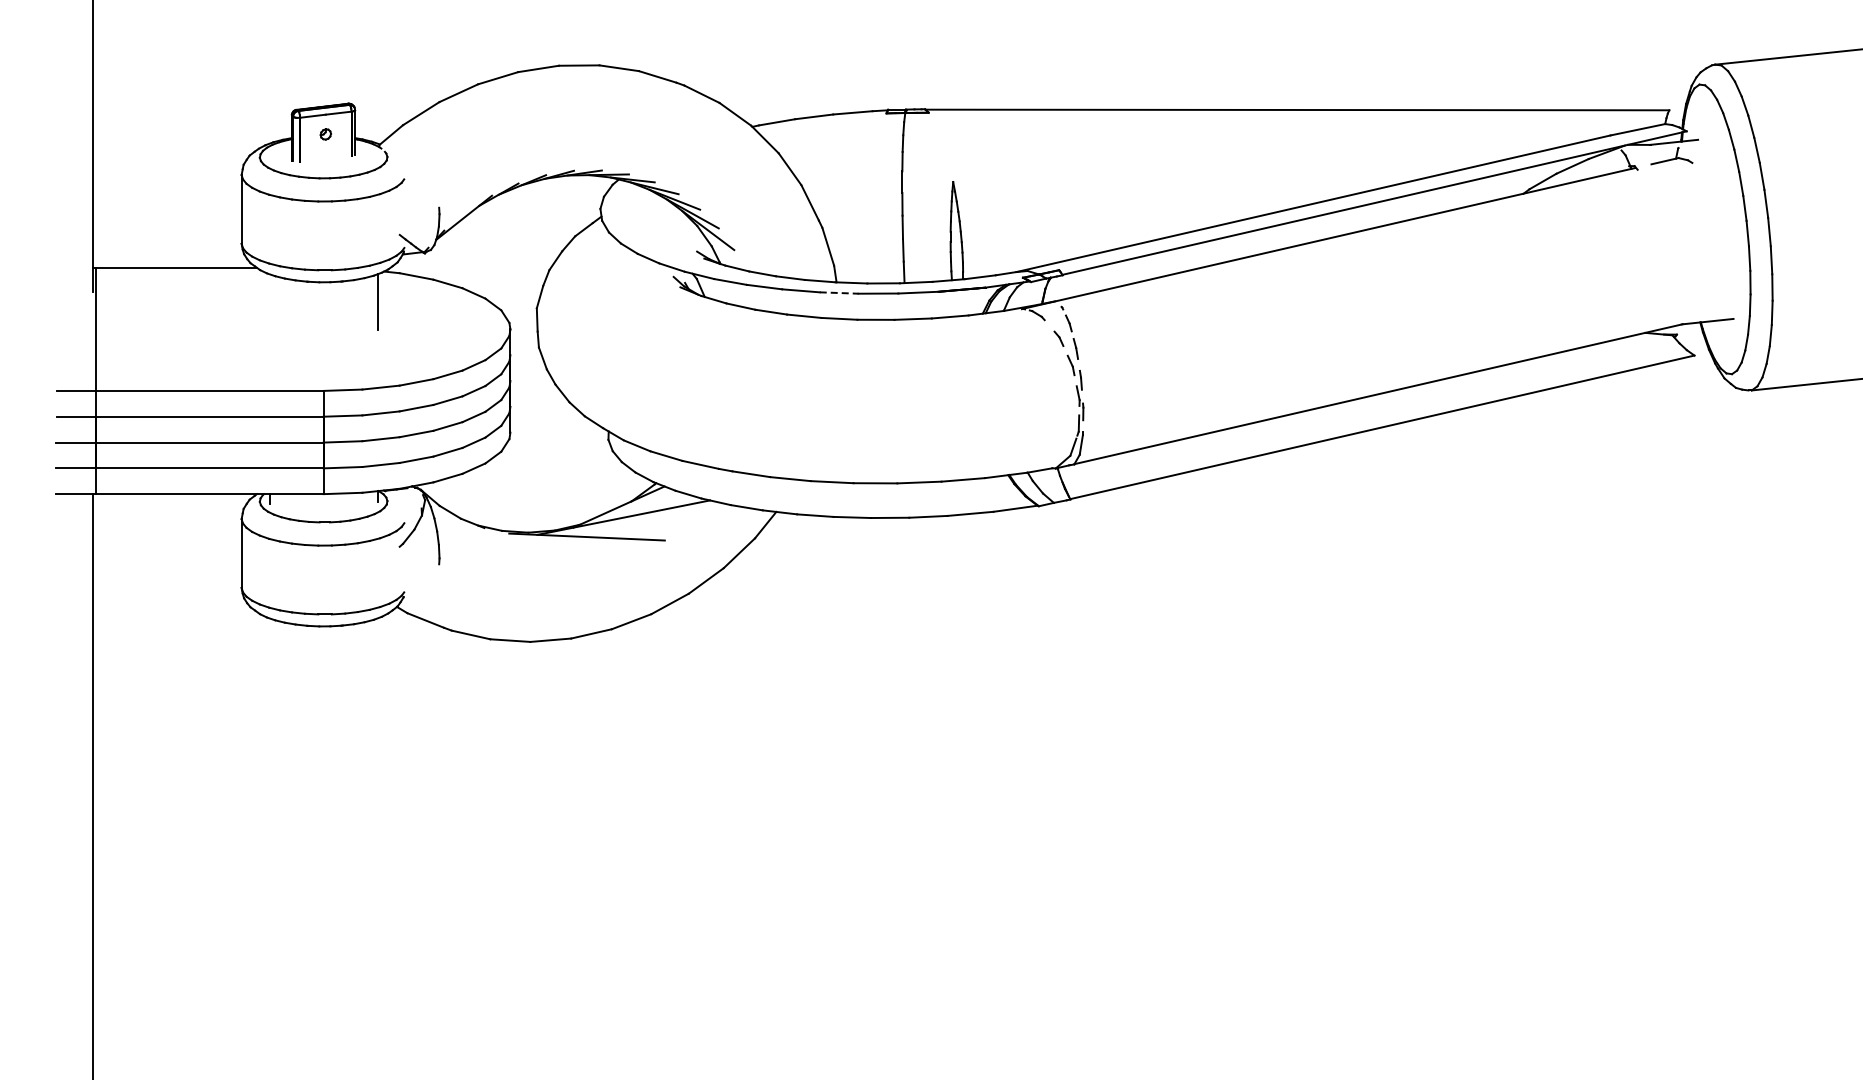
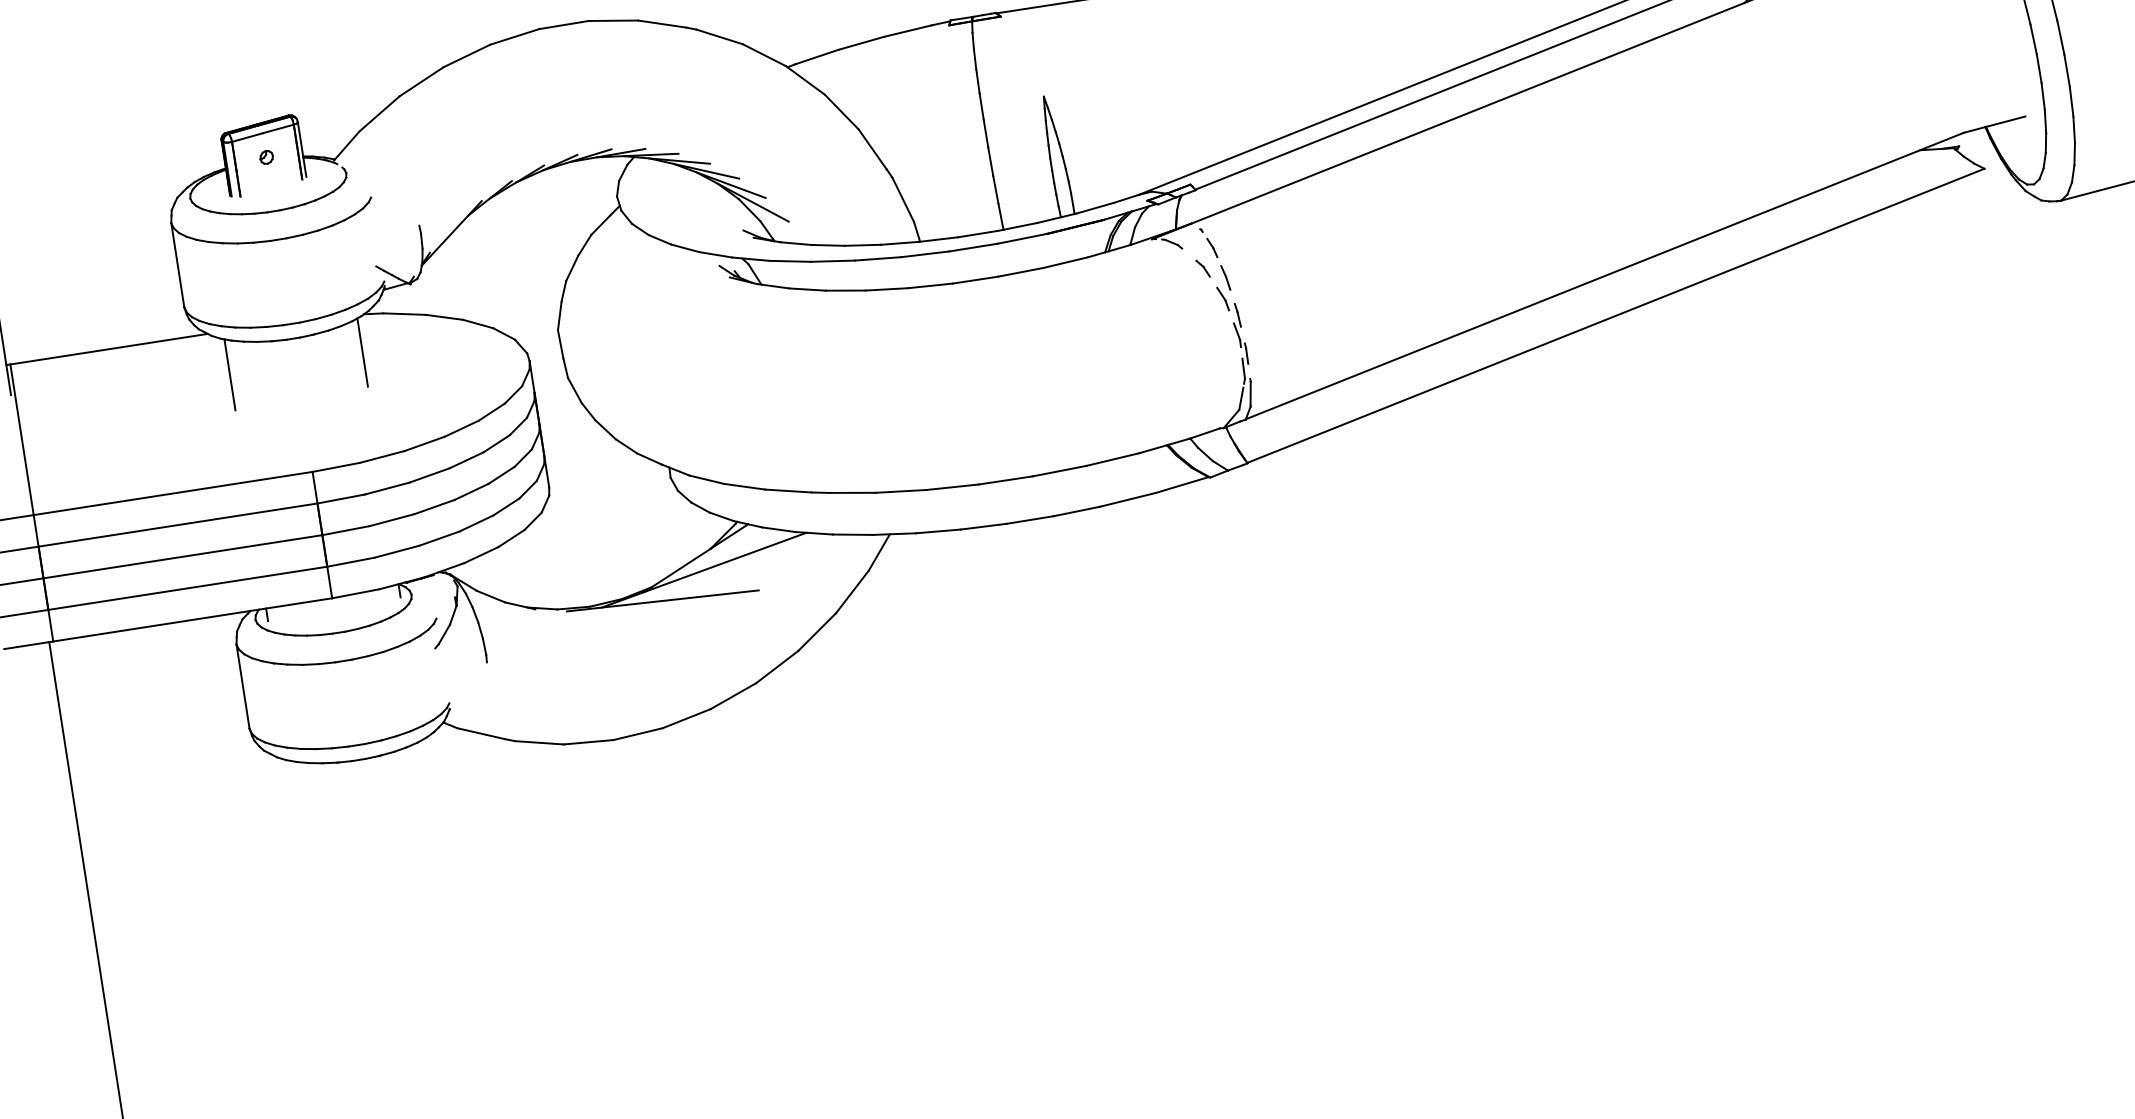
line: (839, 293) -> (925, 254), dashed -> solid
line: (269, 303) -> (229, 375), added

